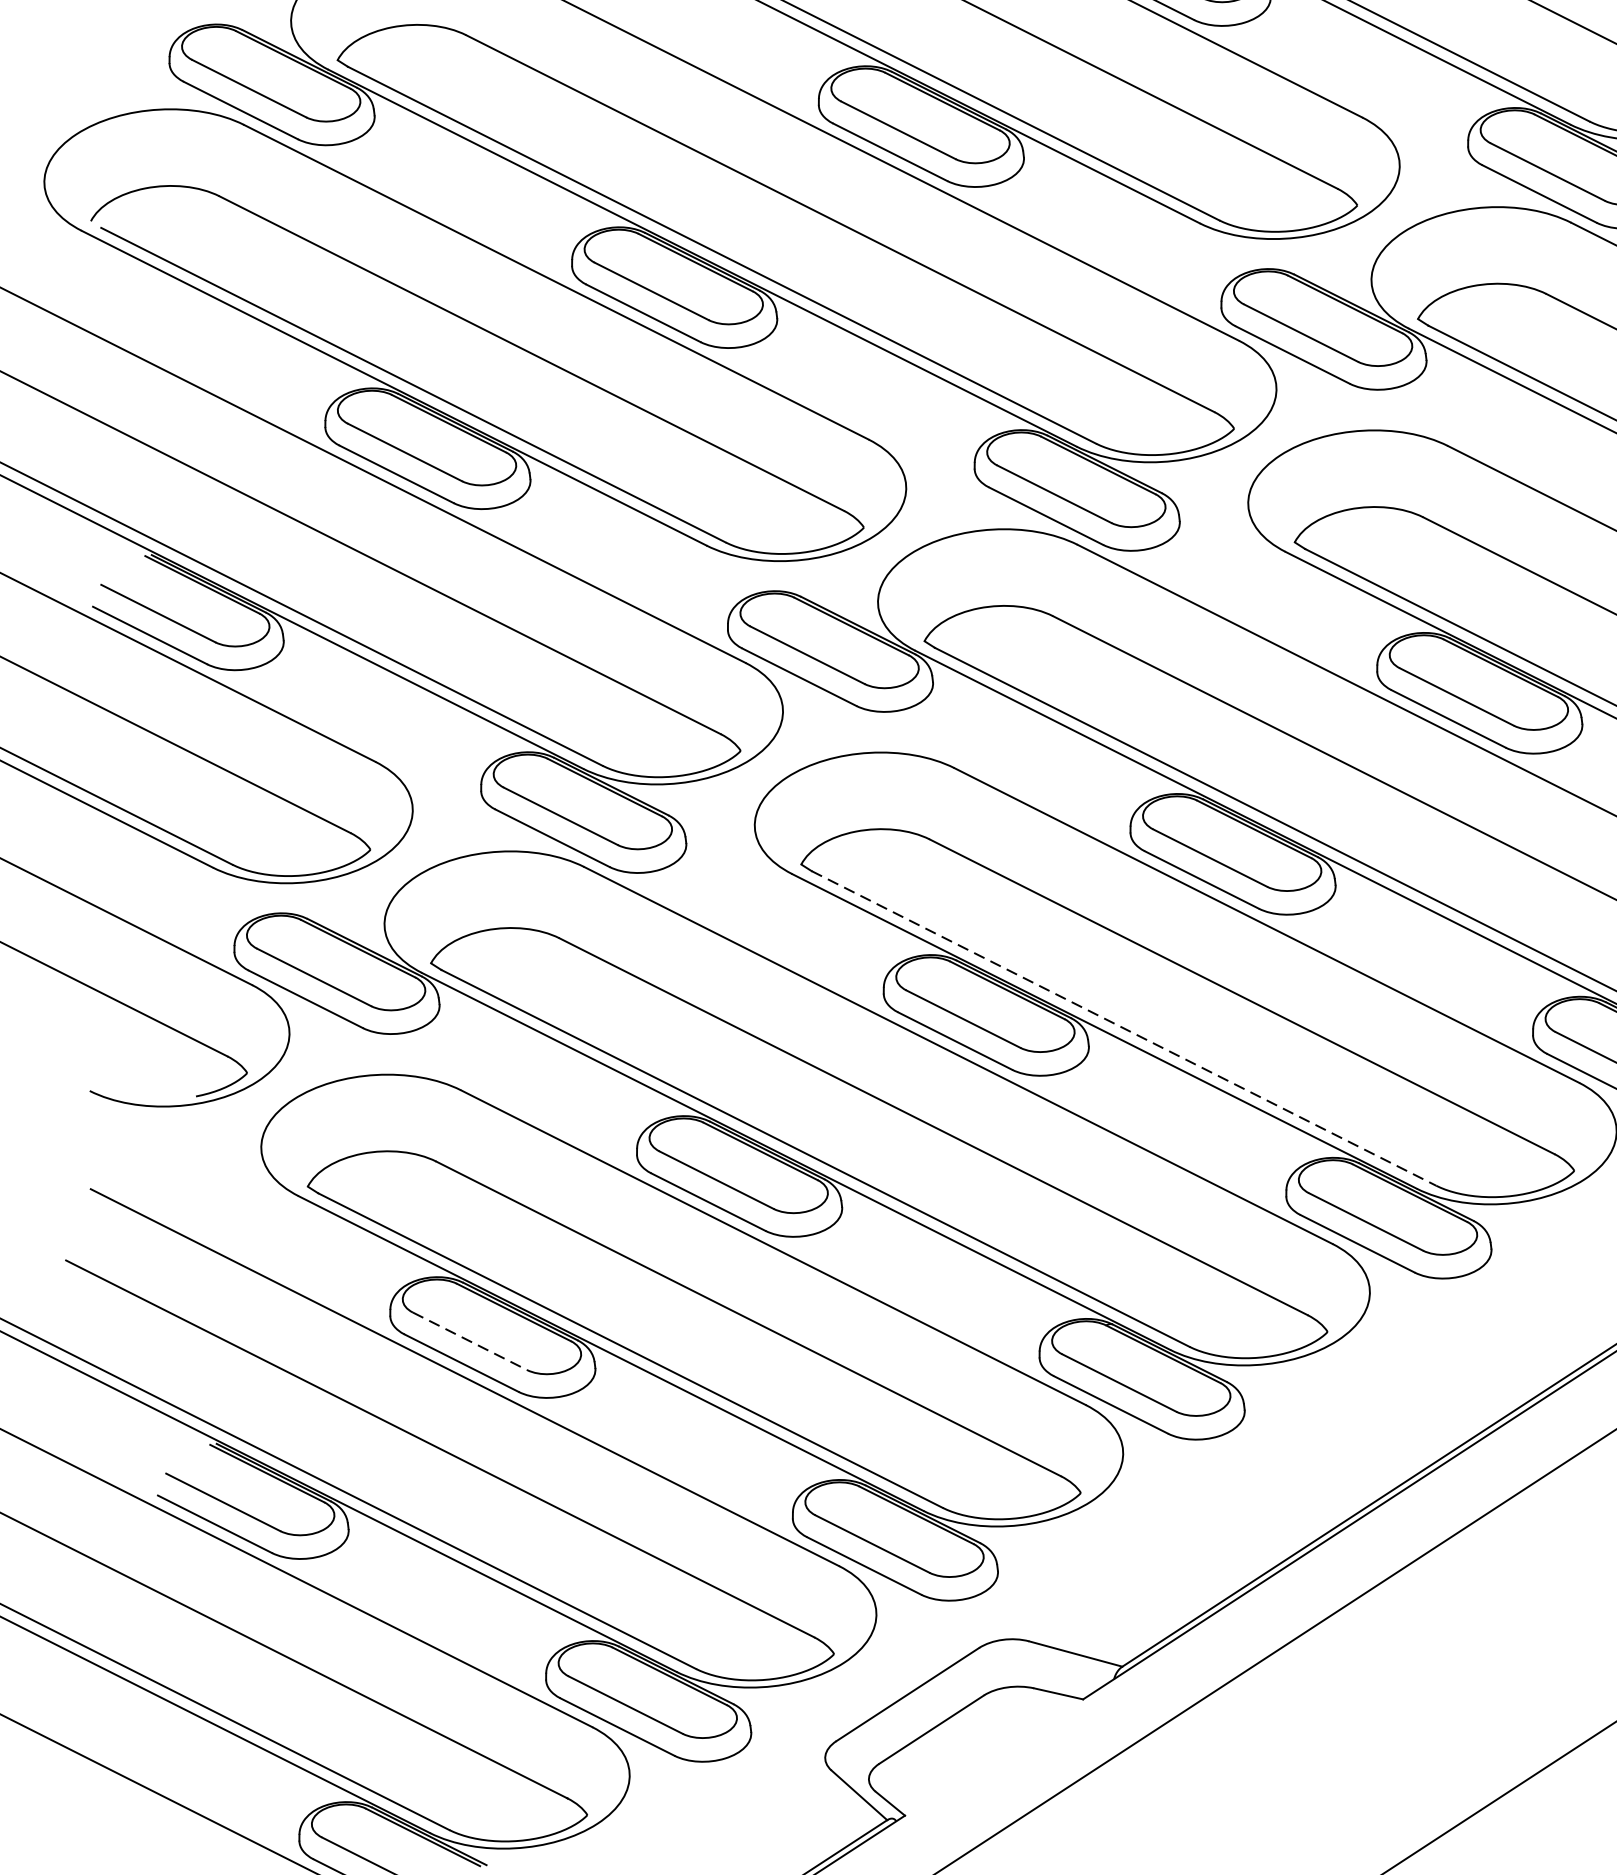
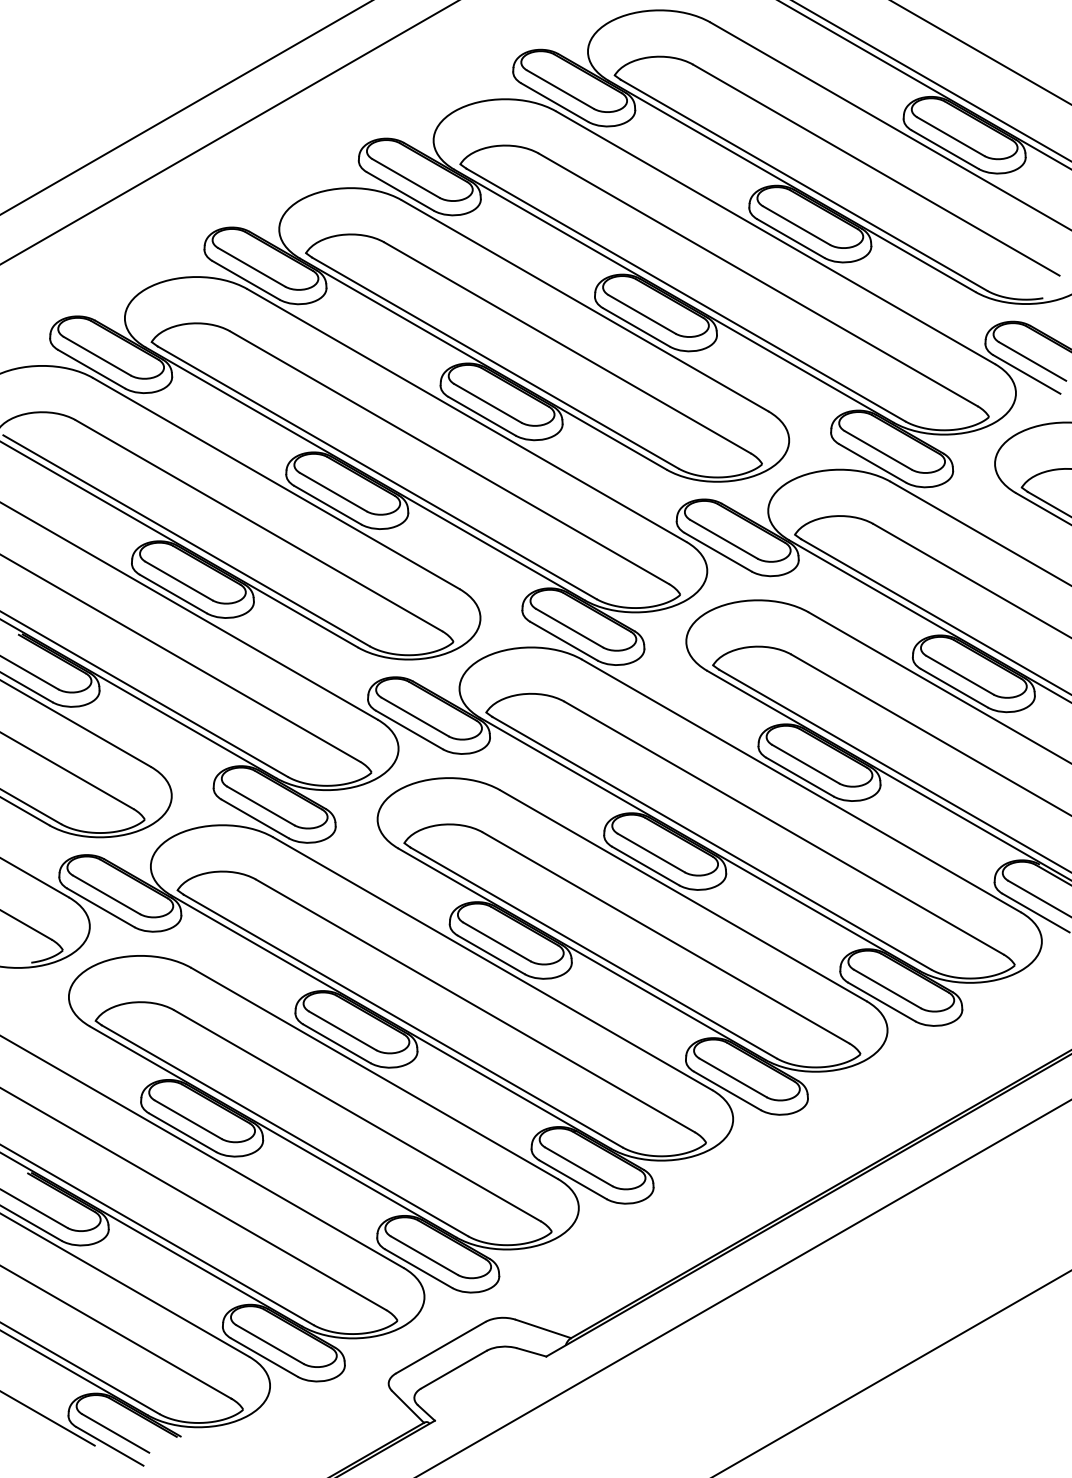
line: (1125, 1029) -> (594, 953), dashed -> solid
line: (470, 1340) -> (188, 1119), dashed -> solid

